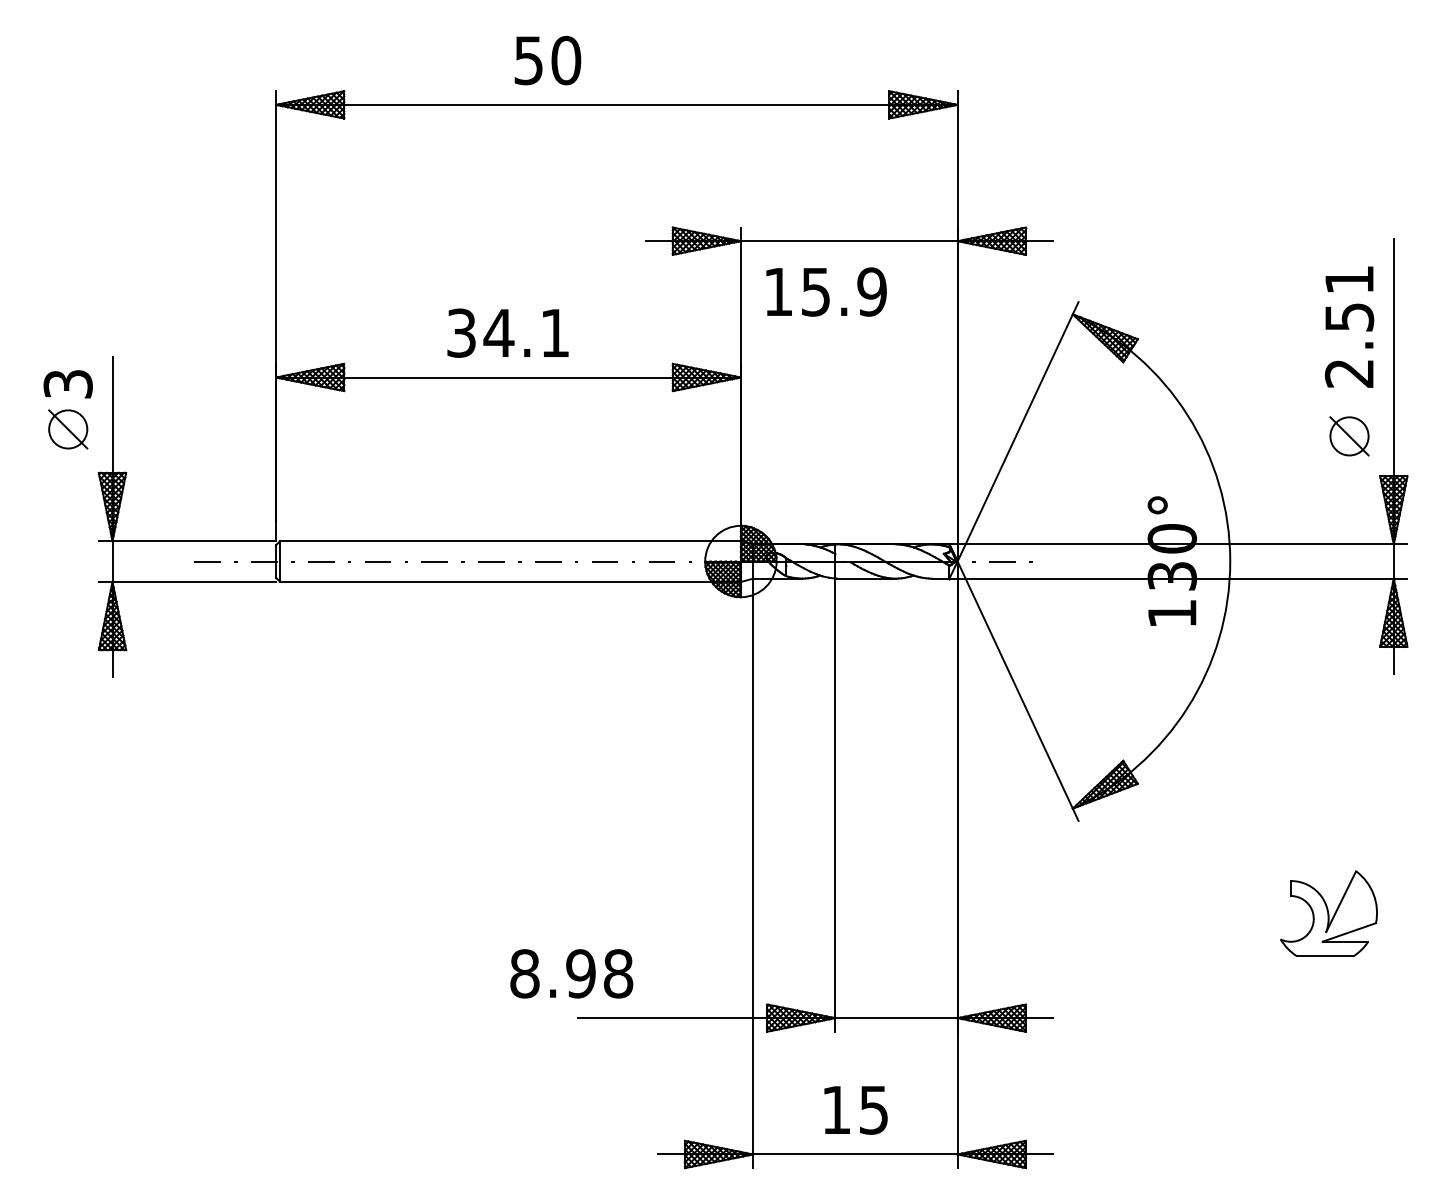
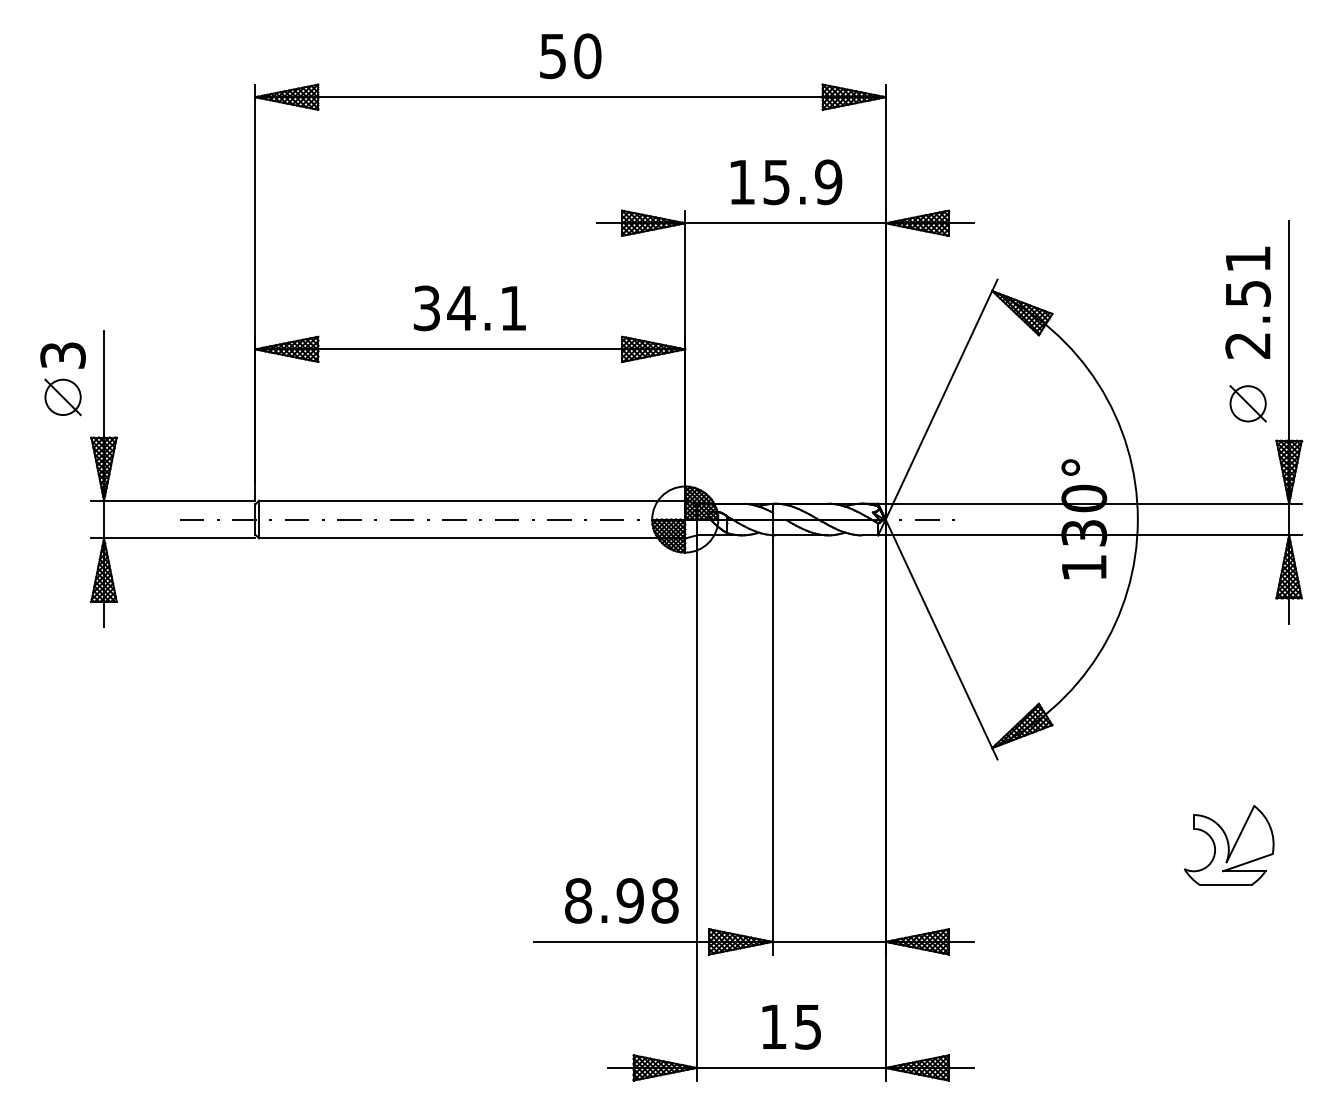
text: (547, 60) -> (570, 56), moved
text: (826, 292) -> (786, 182), moved
text: (571, 973) -> (621, 900), moved

